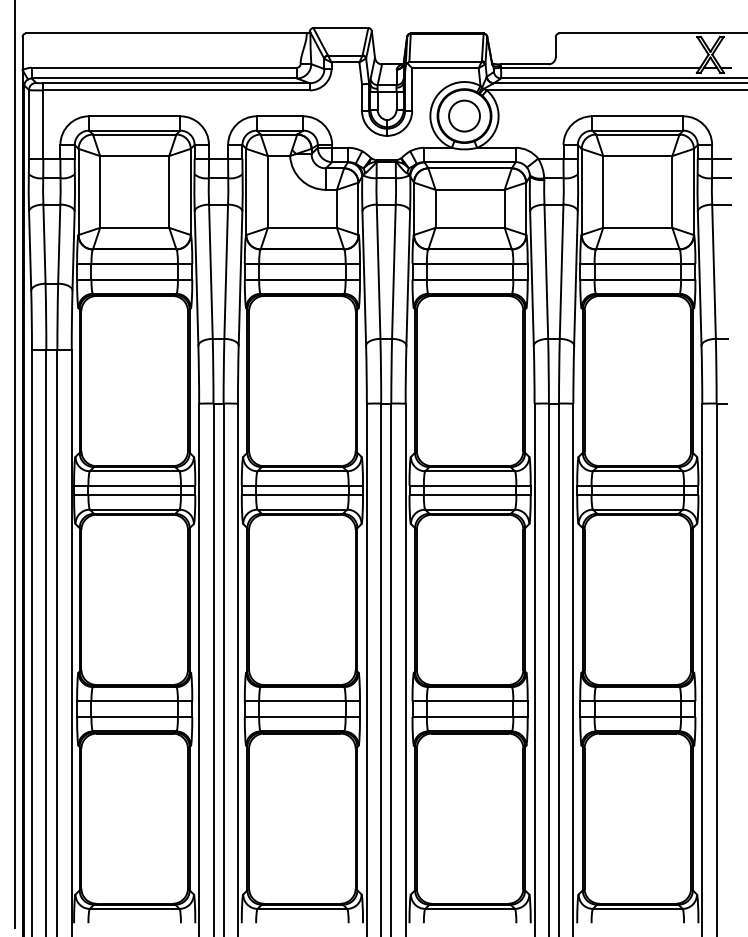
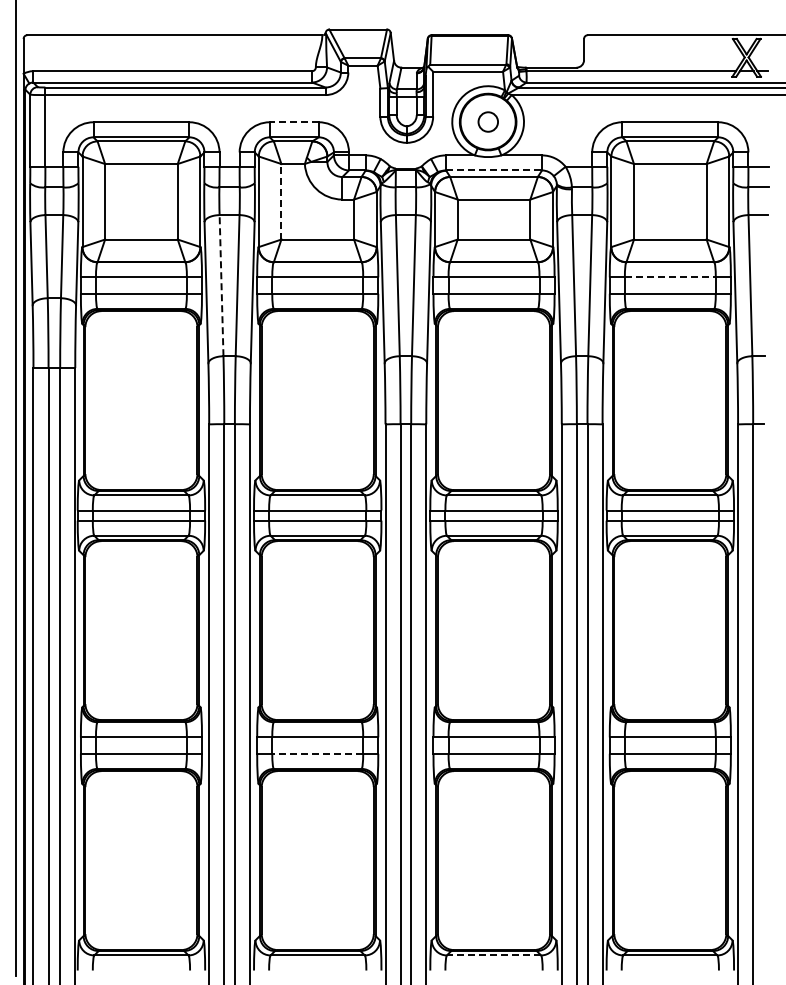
circle: (464, 115) -> (488, 121), size x0.6
line: (279, 116) -> (293, 122), solid -> dashed
line: (470, 162) -> (494, 170), solid -> dashed
line: (267, 191) -> (281, 201), solid -> dashed
line: (637, 263) -> (670, 277), solid -> dashed
line: (210, 271) -> (221, 285), solid -> dashed
line: (302, 716) -> (317, 753), solid -> dashed
line: (469, 908) -> (493, 955), solid -> dashed

